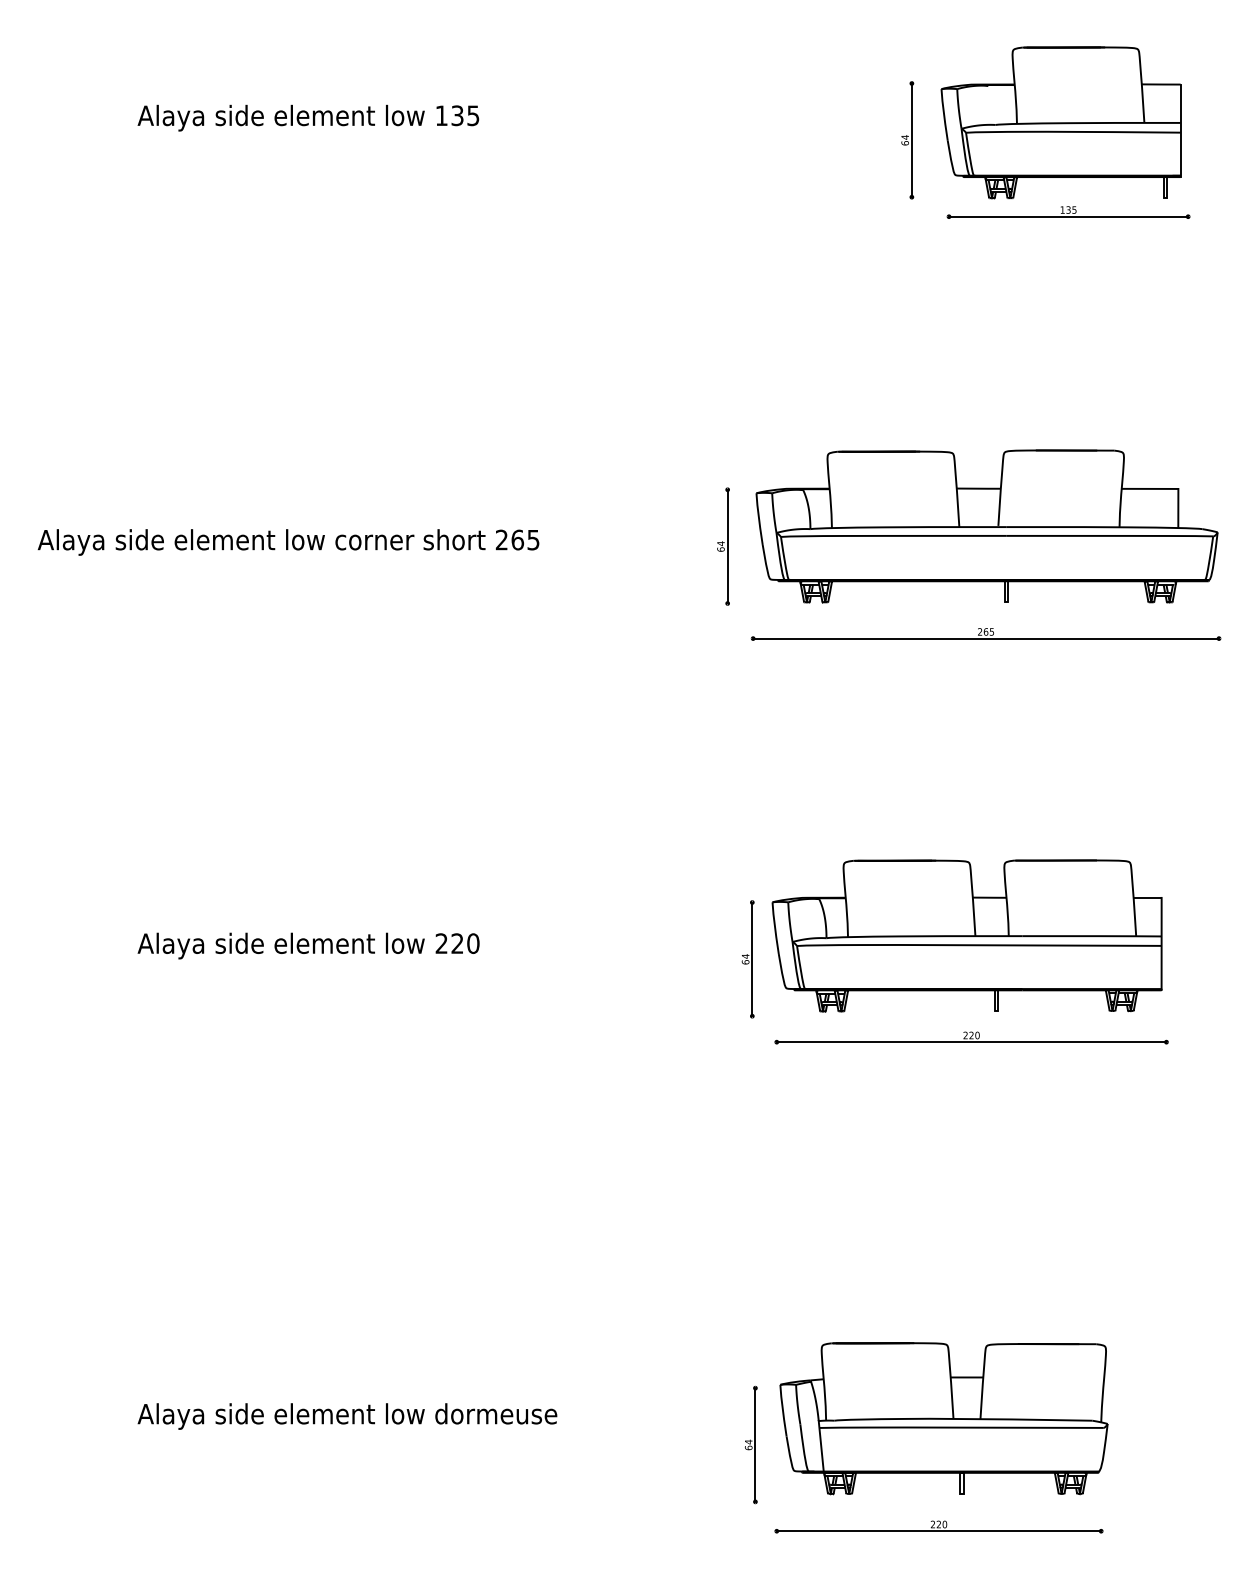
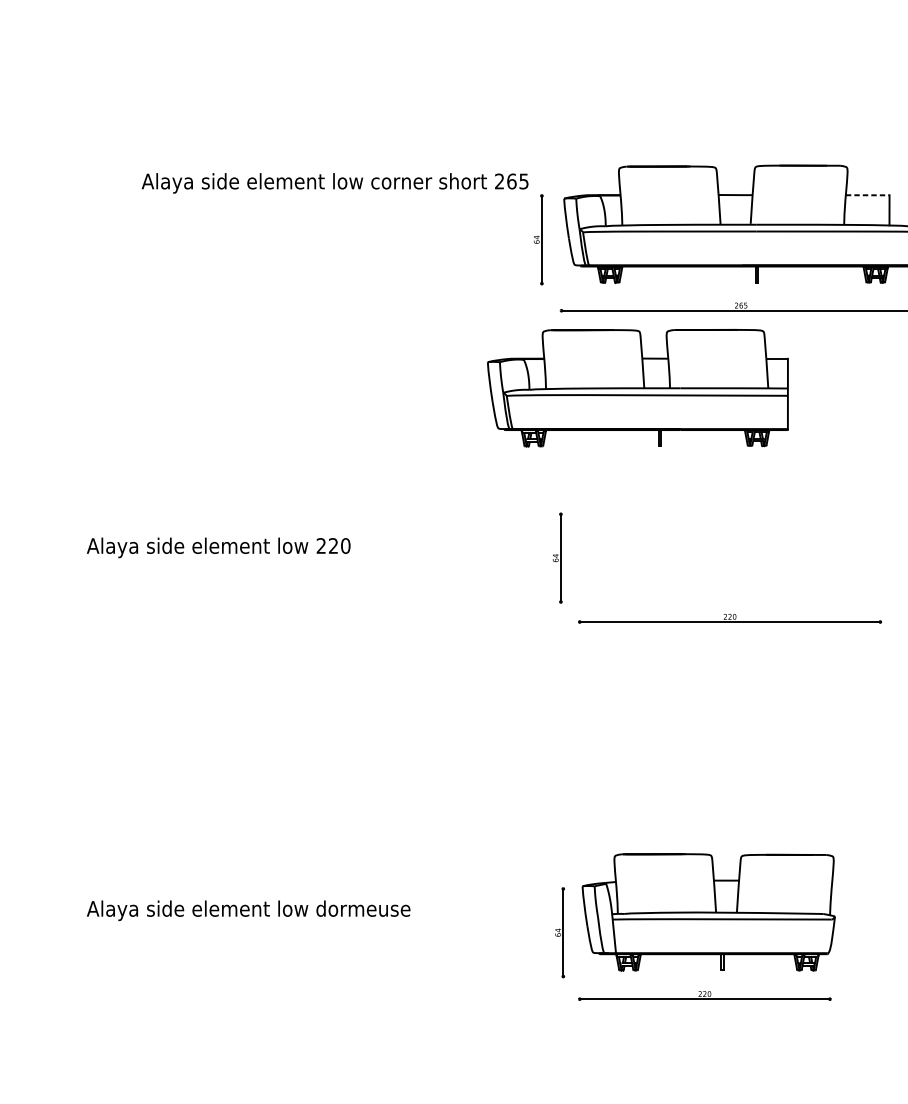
line: (1150, 488) -> (868, 194), solid -> dashed
text: (288, 542) -> (335, 183), moved
part: (966, 935) -> (637, 387), moved

